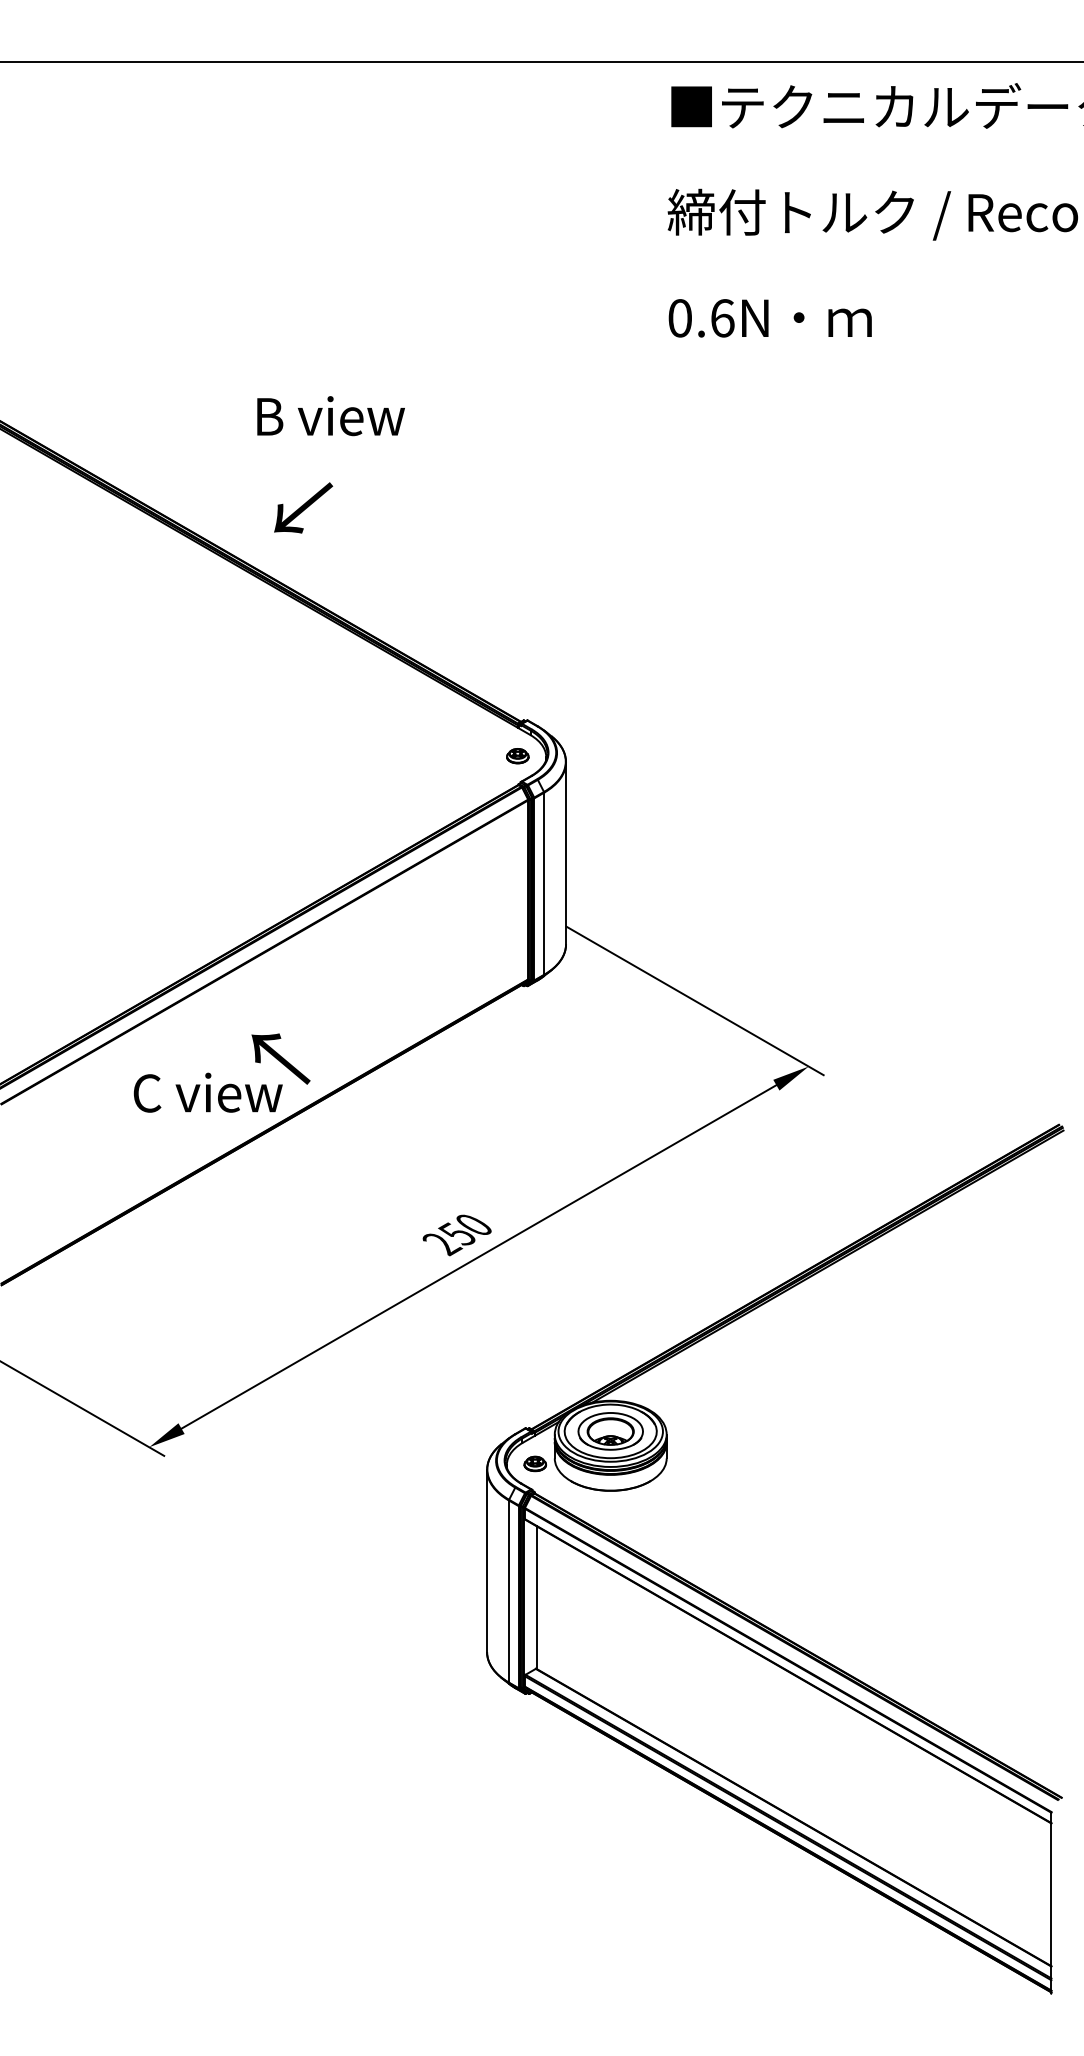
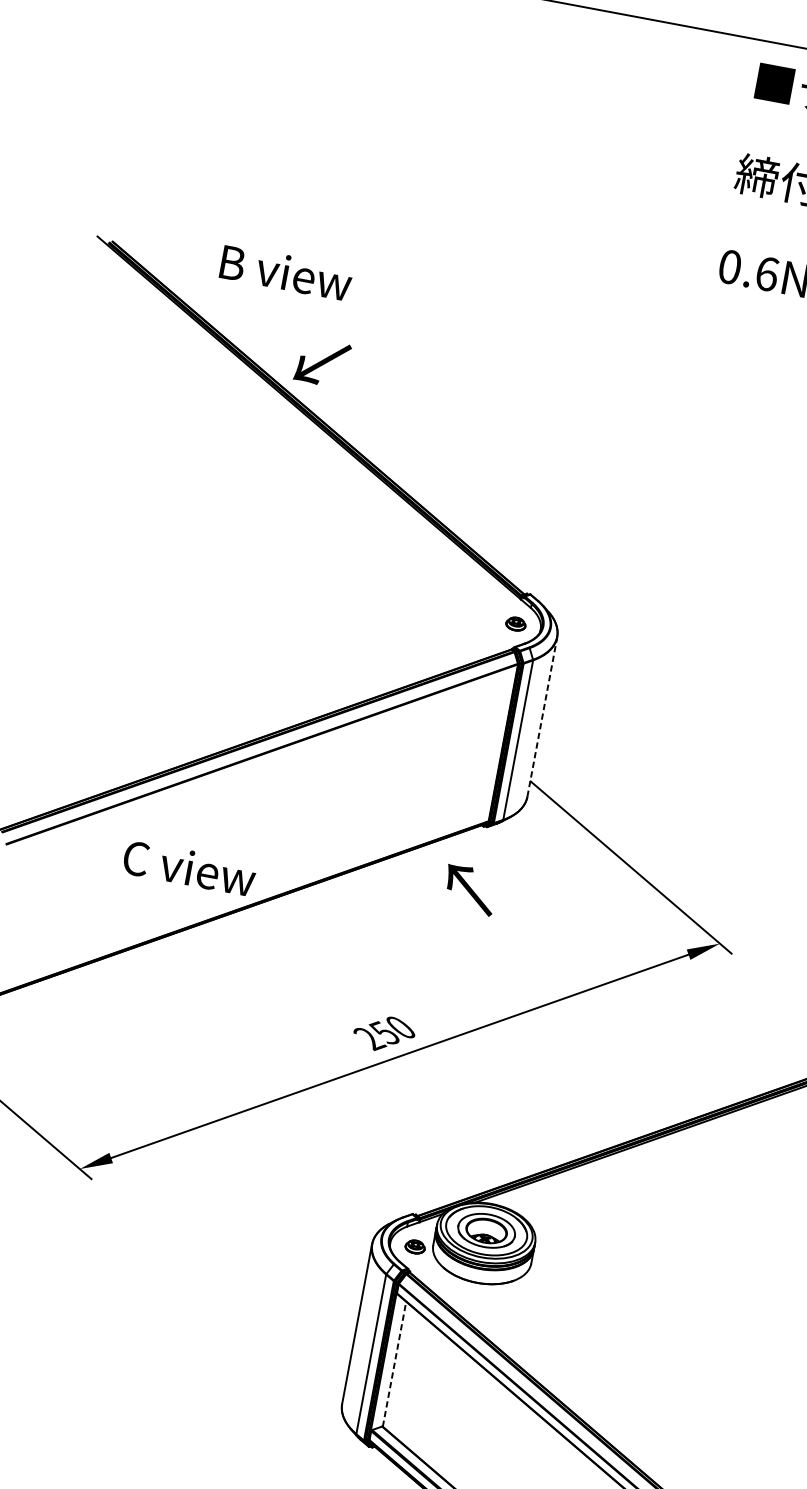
text: (330, 416) -> (285, 273), moved
text: (303, 507) -> (322, 362), moved
line: (566, 852) -> (542, 716), solid -> dashed
text: (280, 1058) -> (469, 889), moved
line: (536, 1597) -> (394, 1364), solid -> dashed

